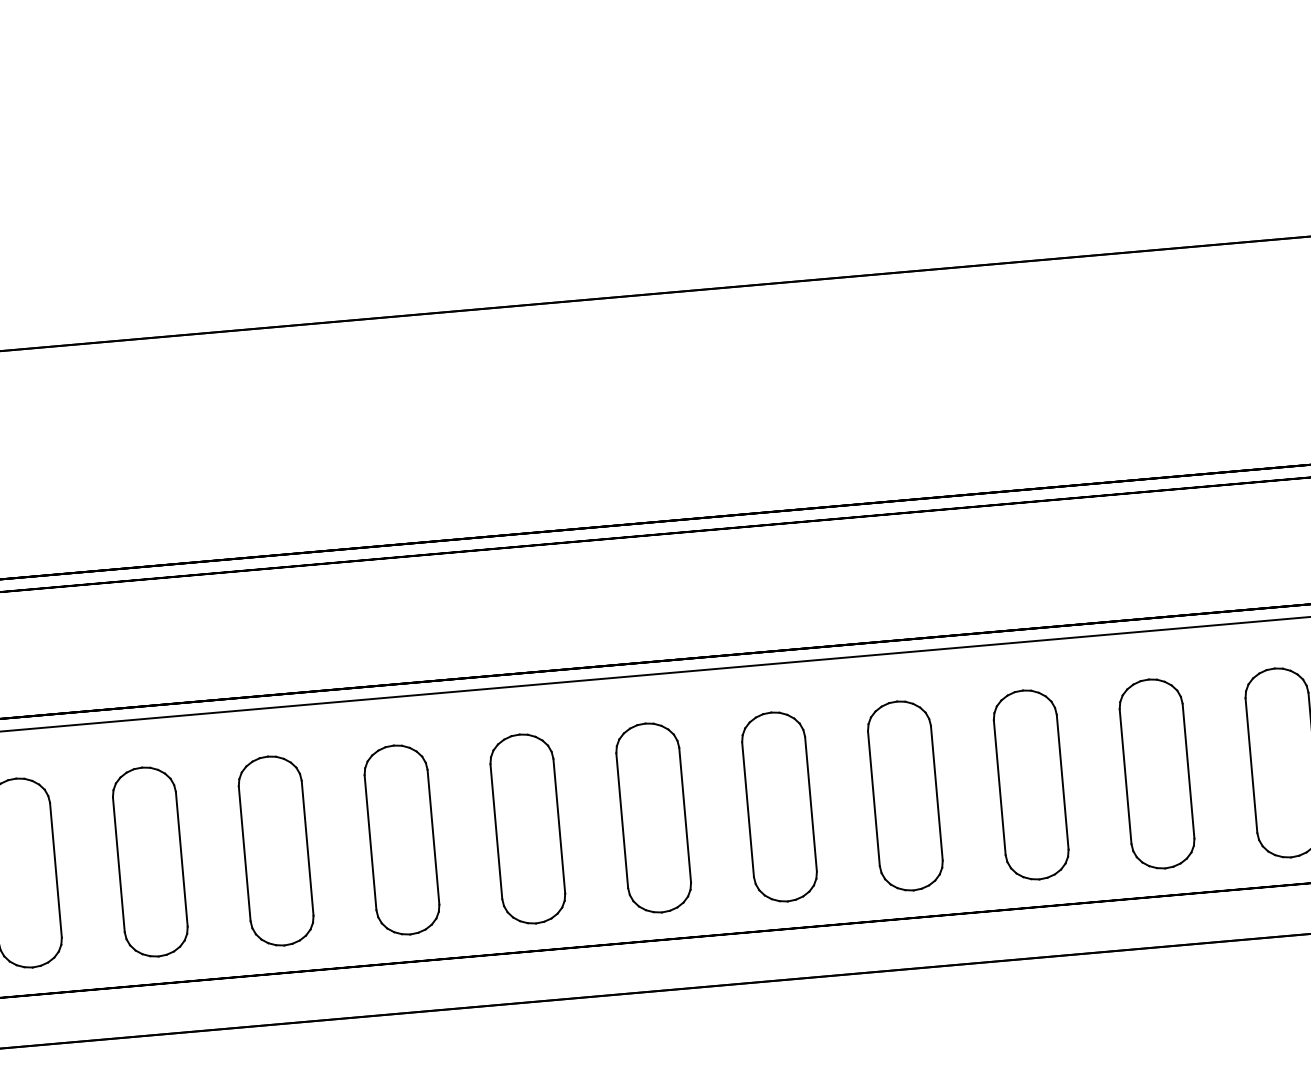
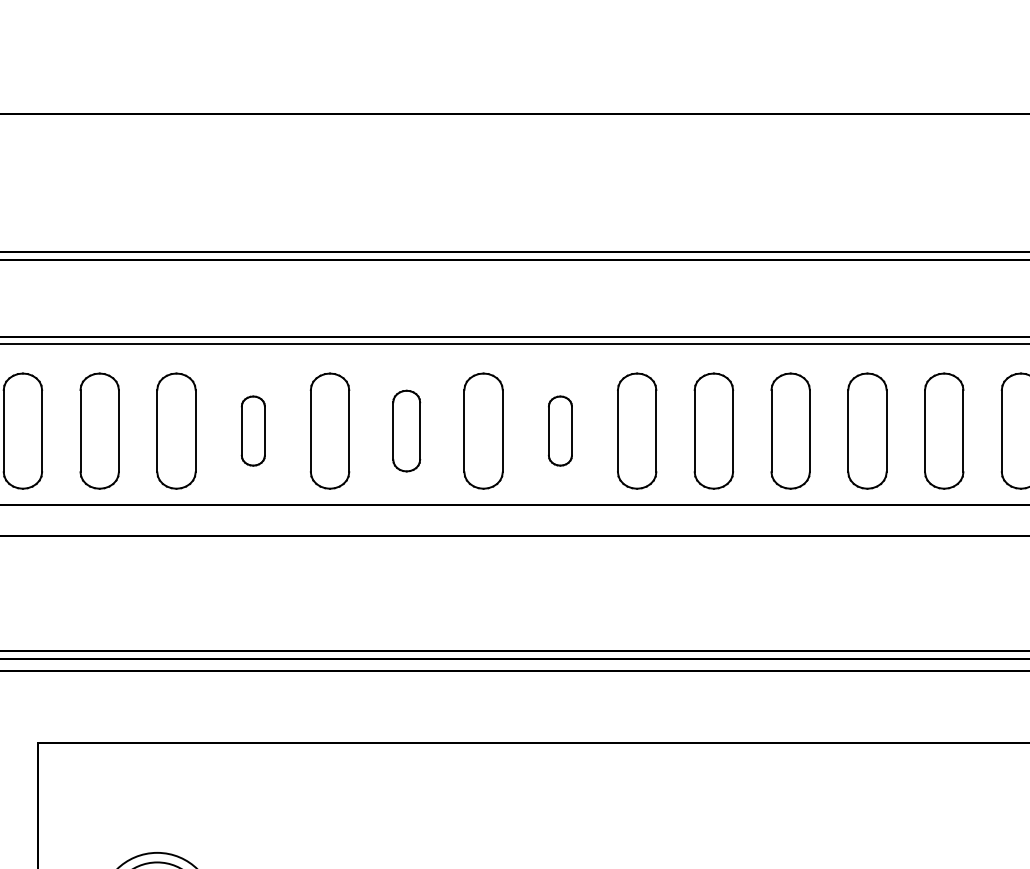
part: (779, 805) -> (560, 430), size x0.6
part: (527, 827) -> (406, 430), size x0.7
part: (276, 849) -> (253, 430), size x0.6

